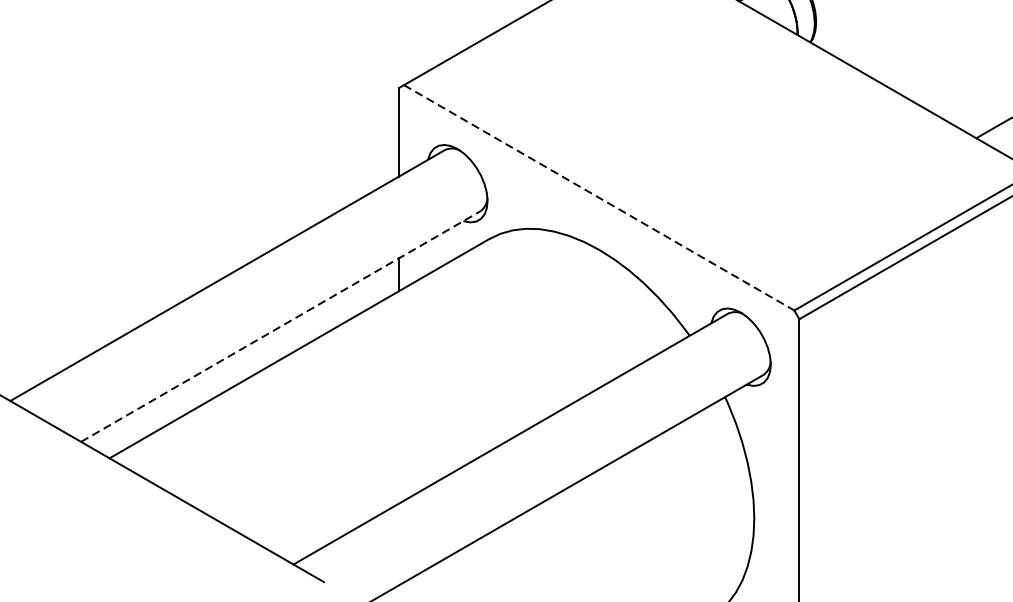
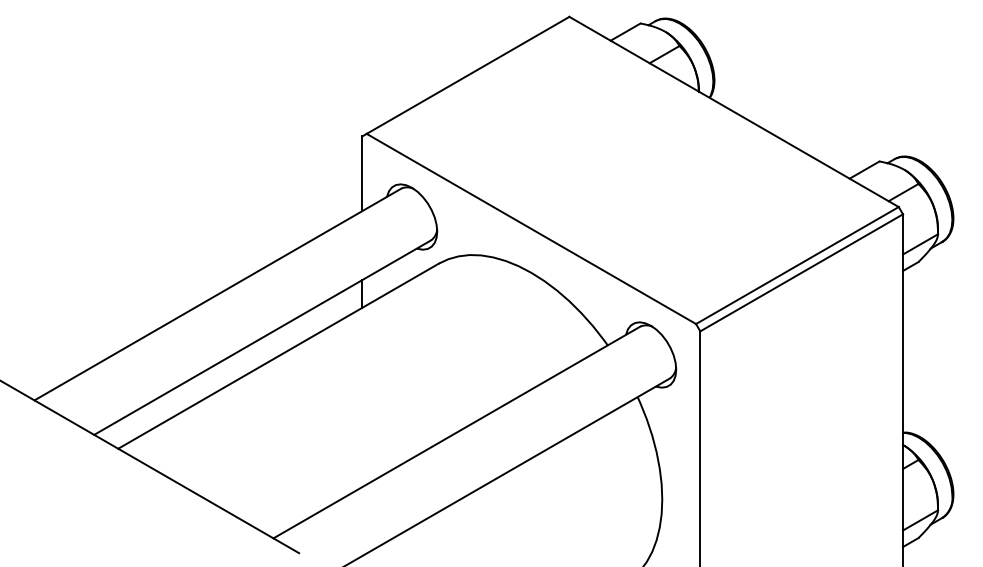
line: (599, 198) -> (531, 229), dashed -> solid
line: (281, 326) -> (263, 337), dashed -> solid

